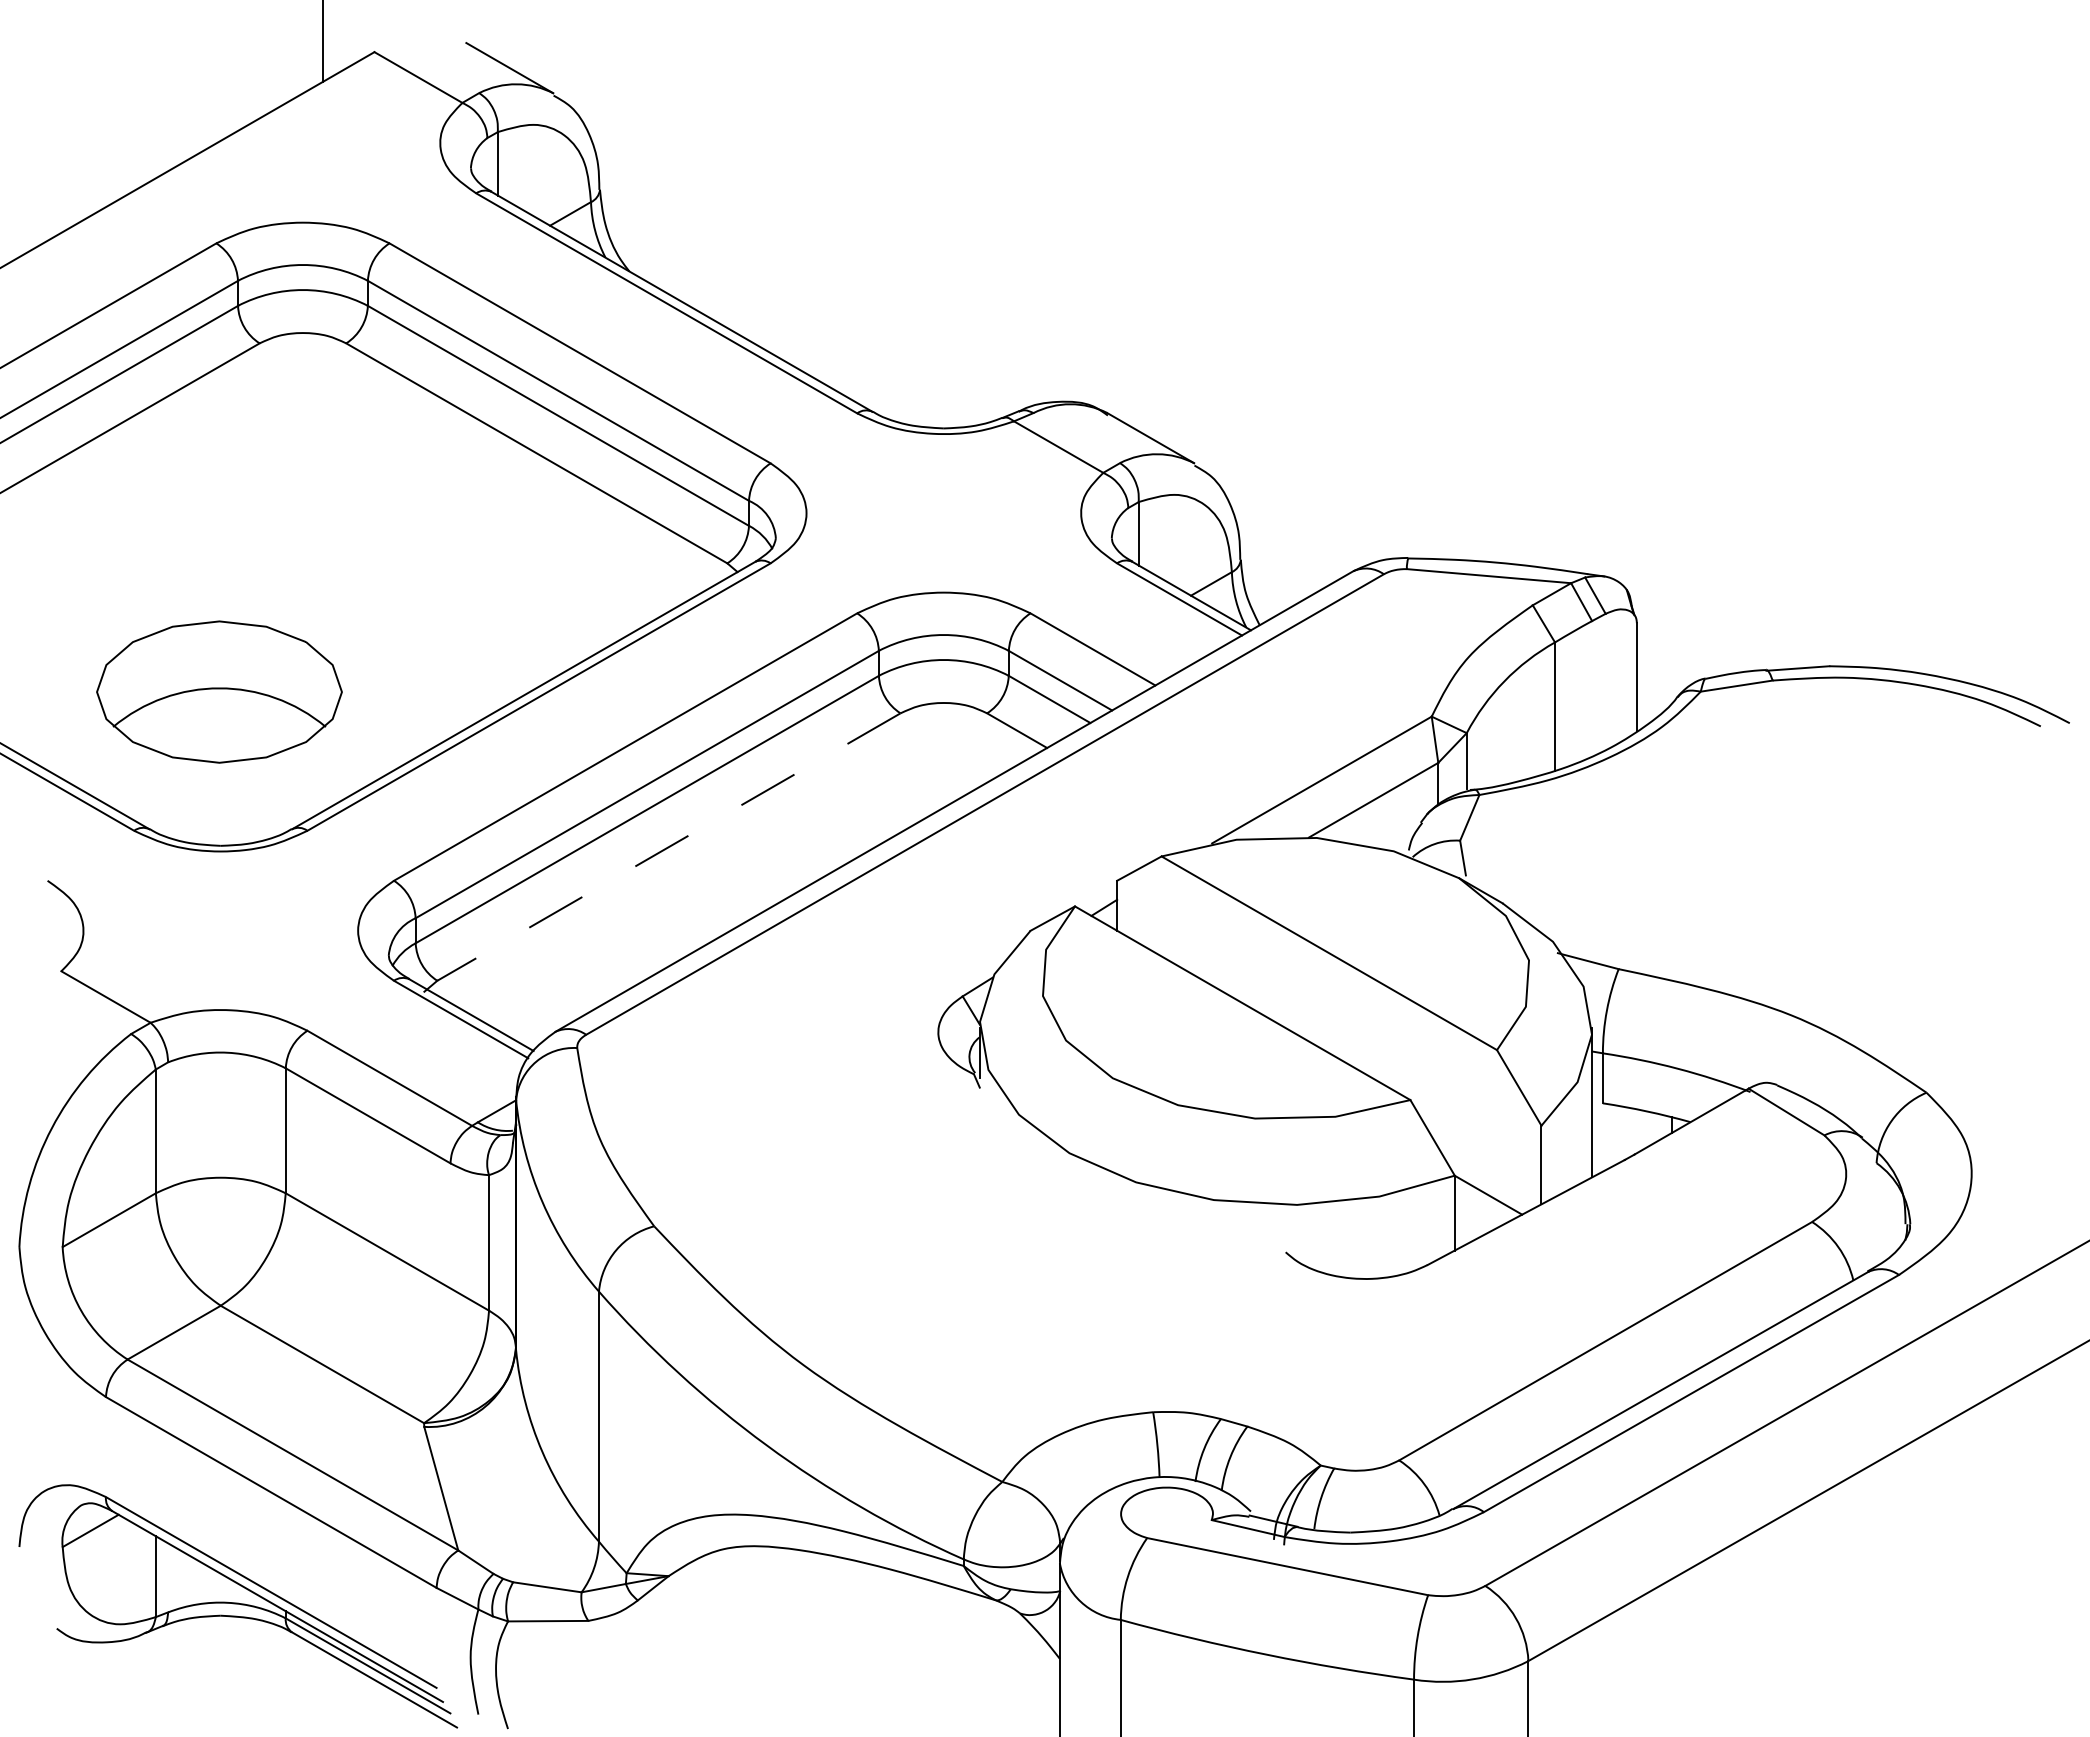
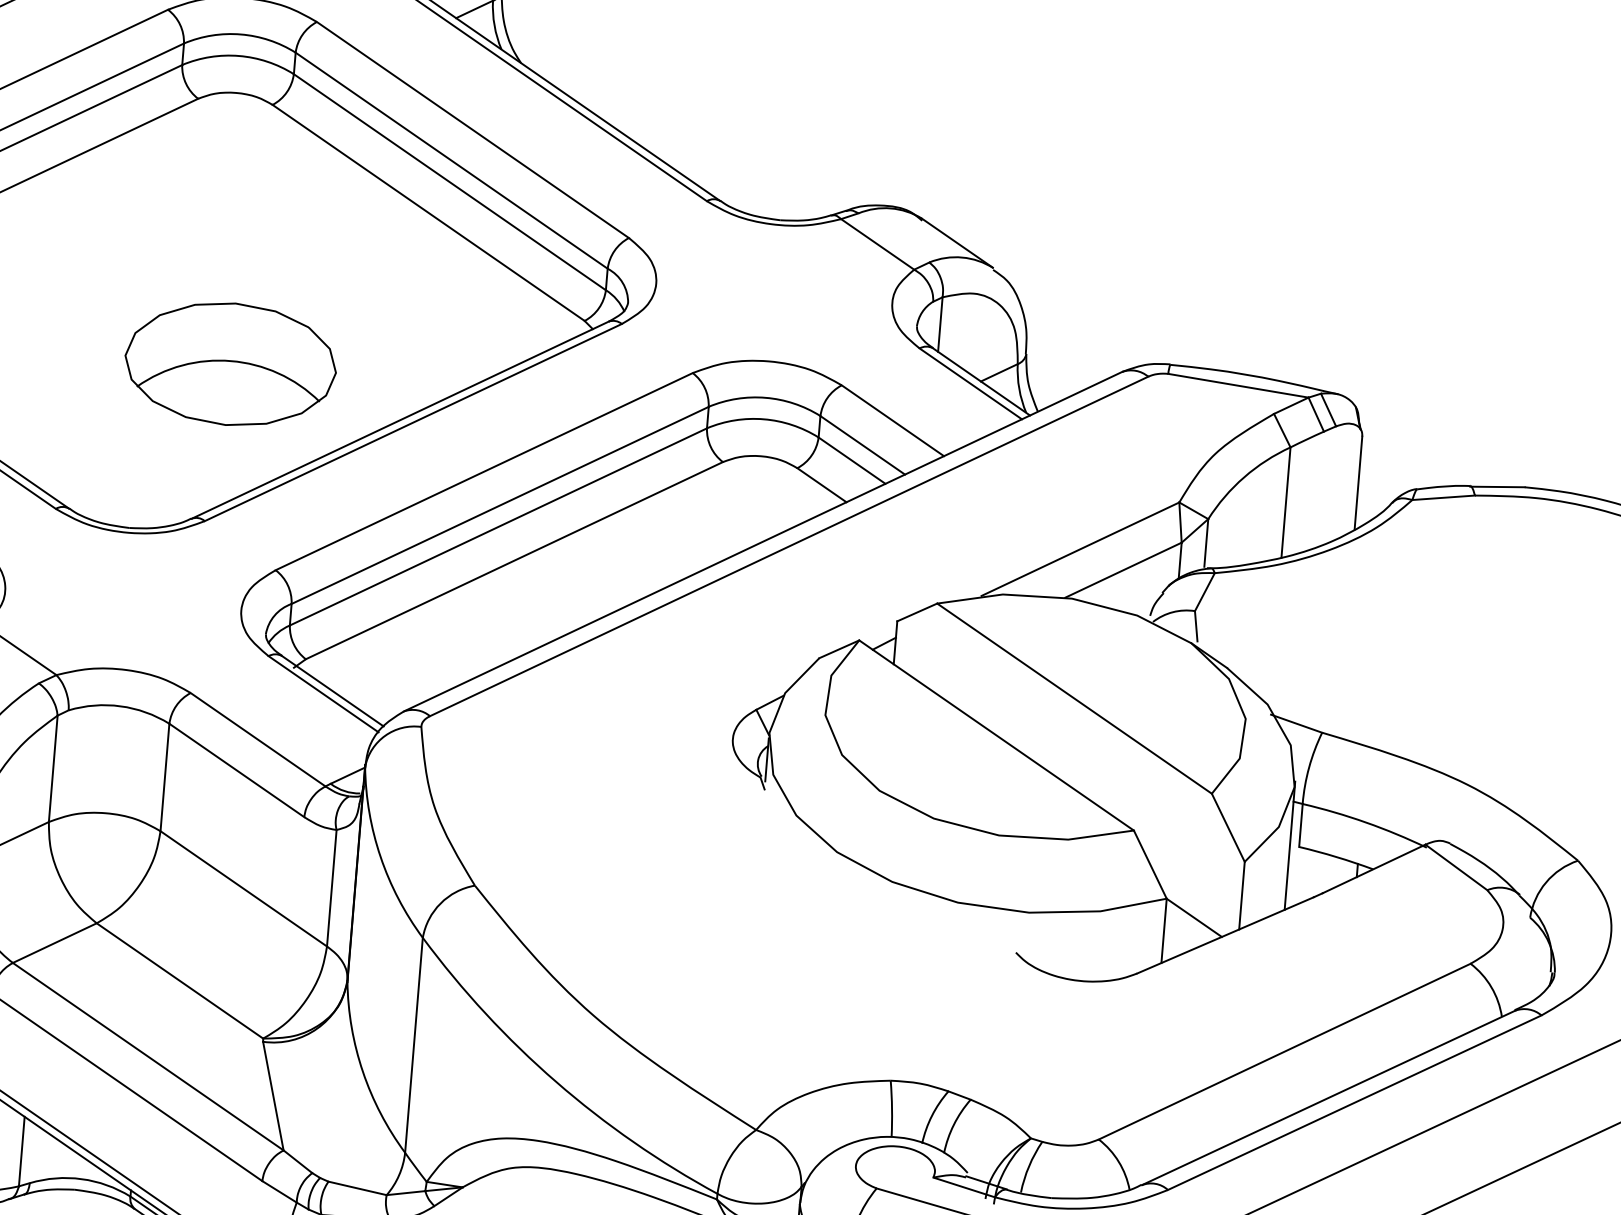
part: (219, 691) -> (230, 363), moved
line: (668, 847) -> (513, 561), dashed -> solid

